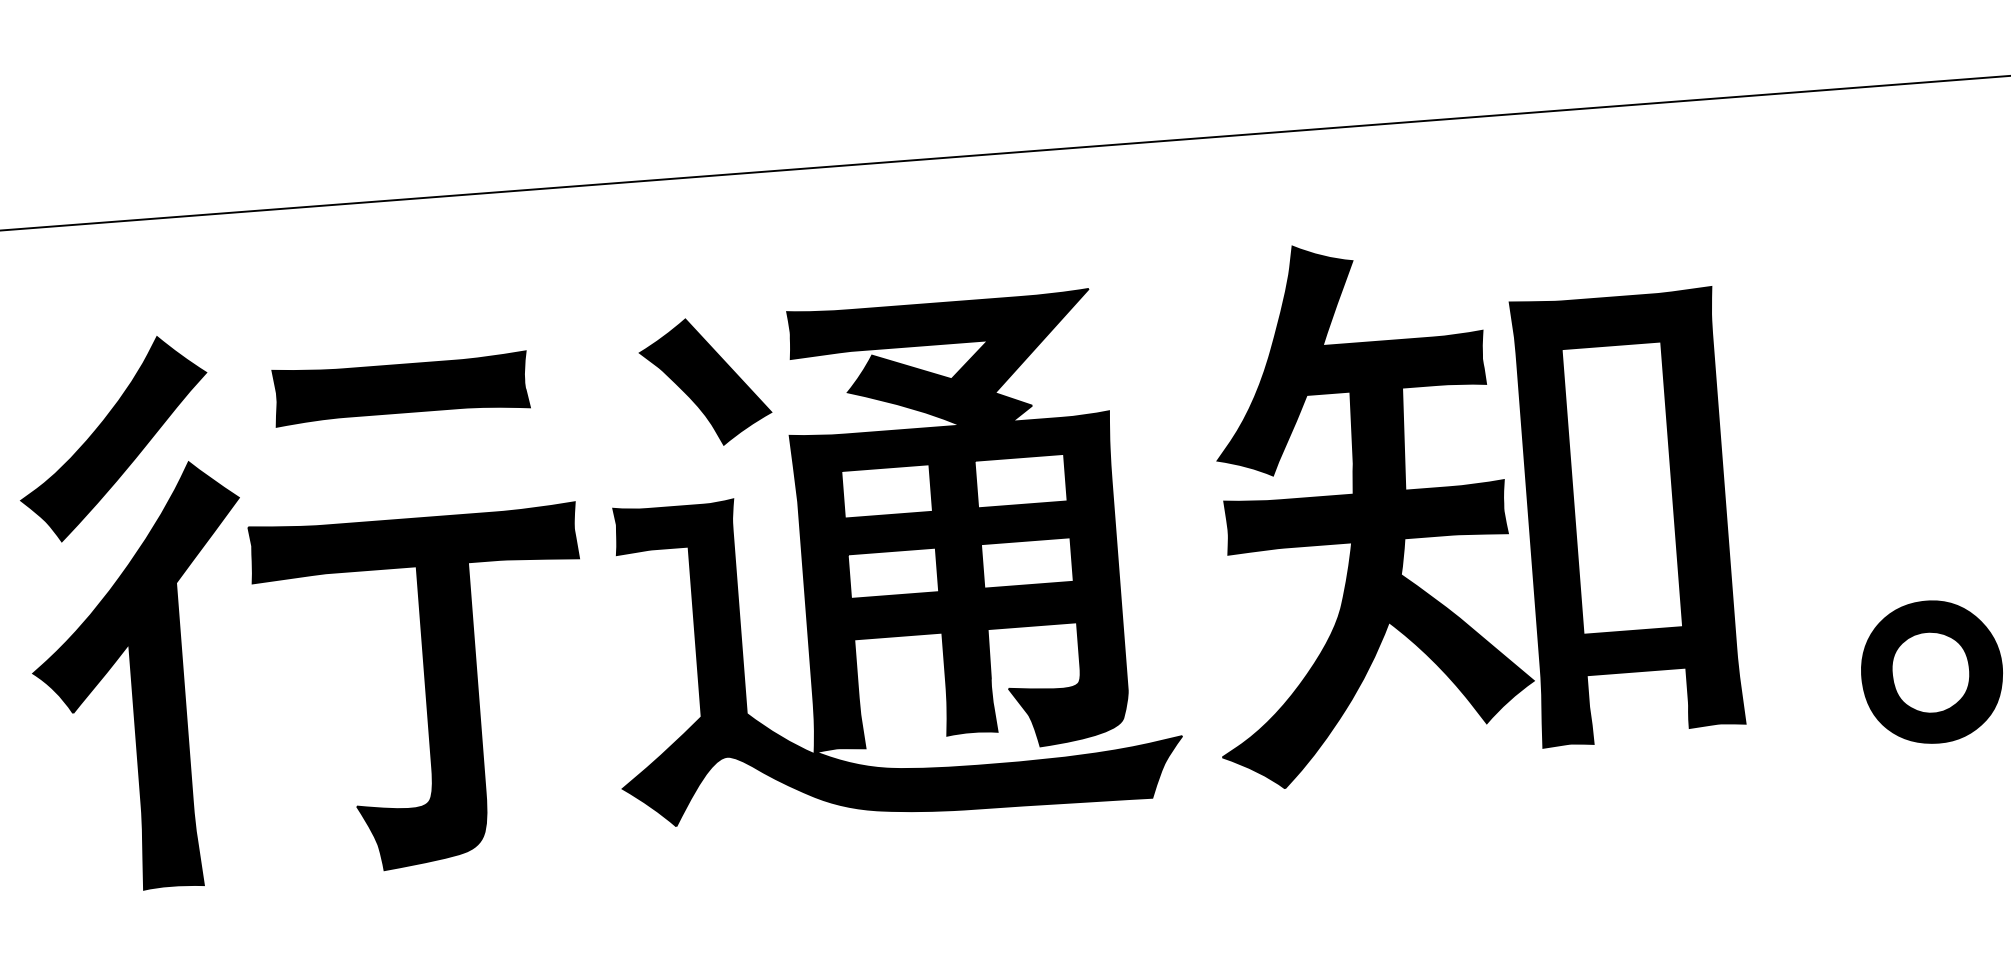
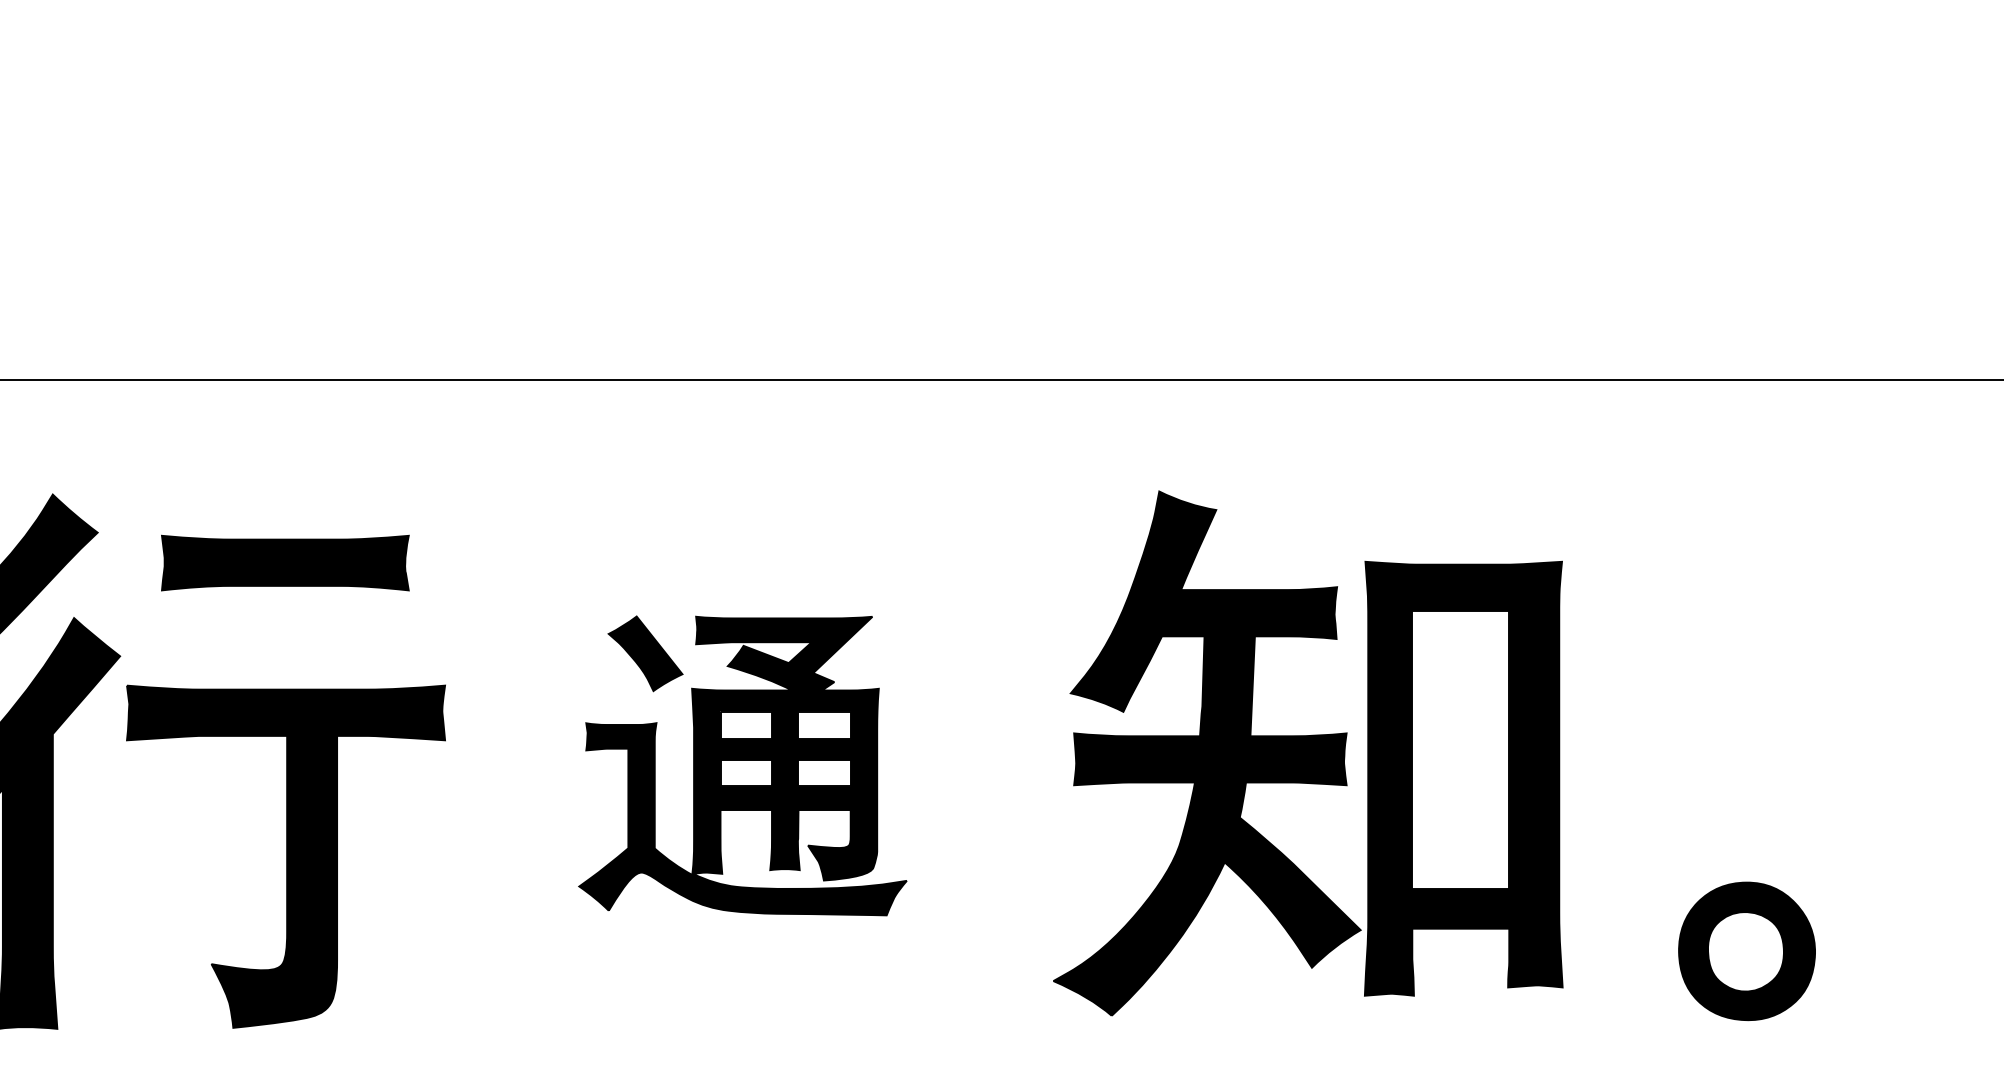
part: (886, 560) -> (742, 765), size x0.6

